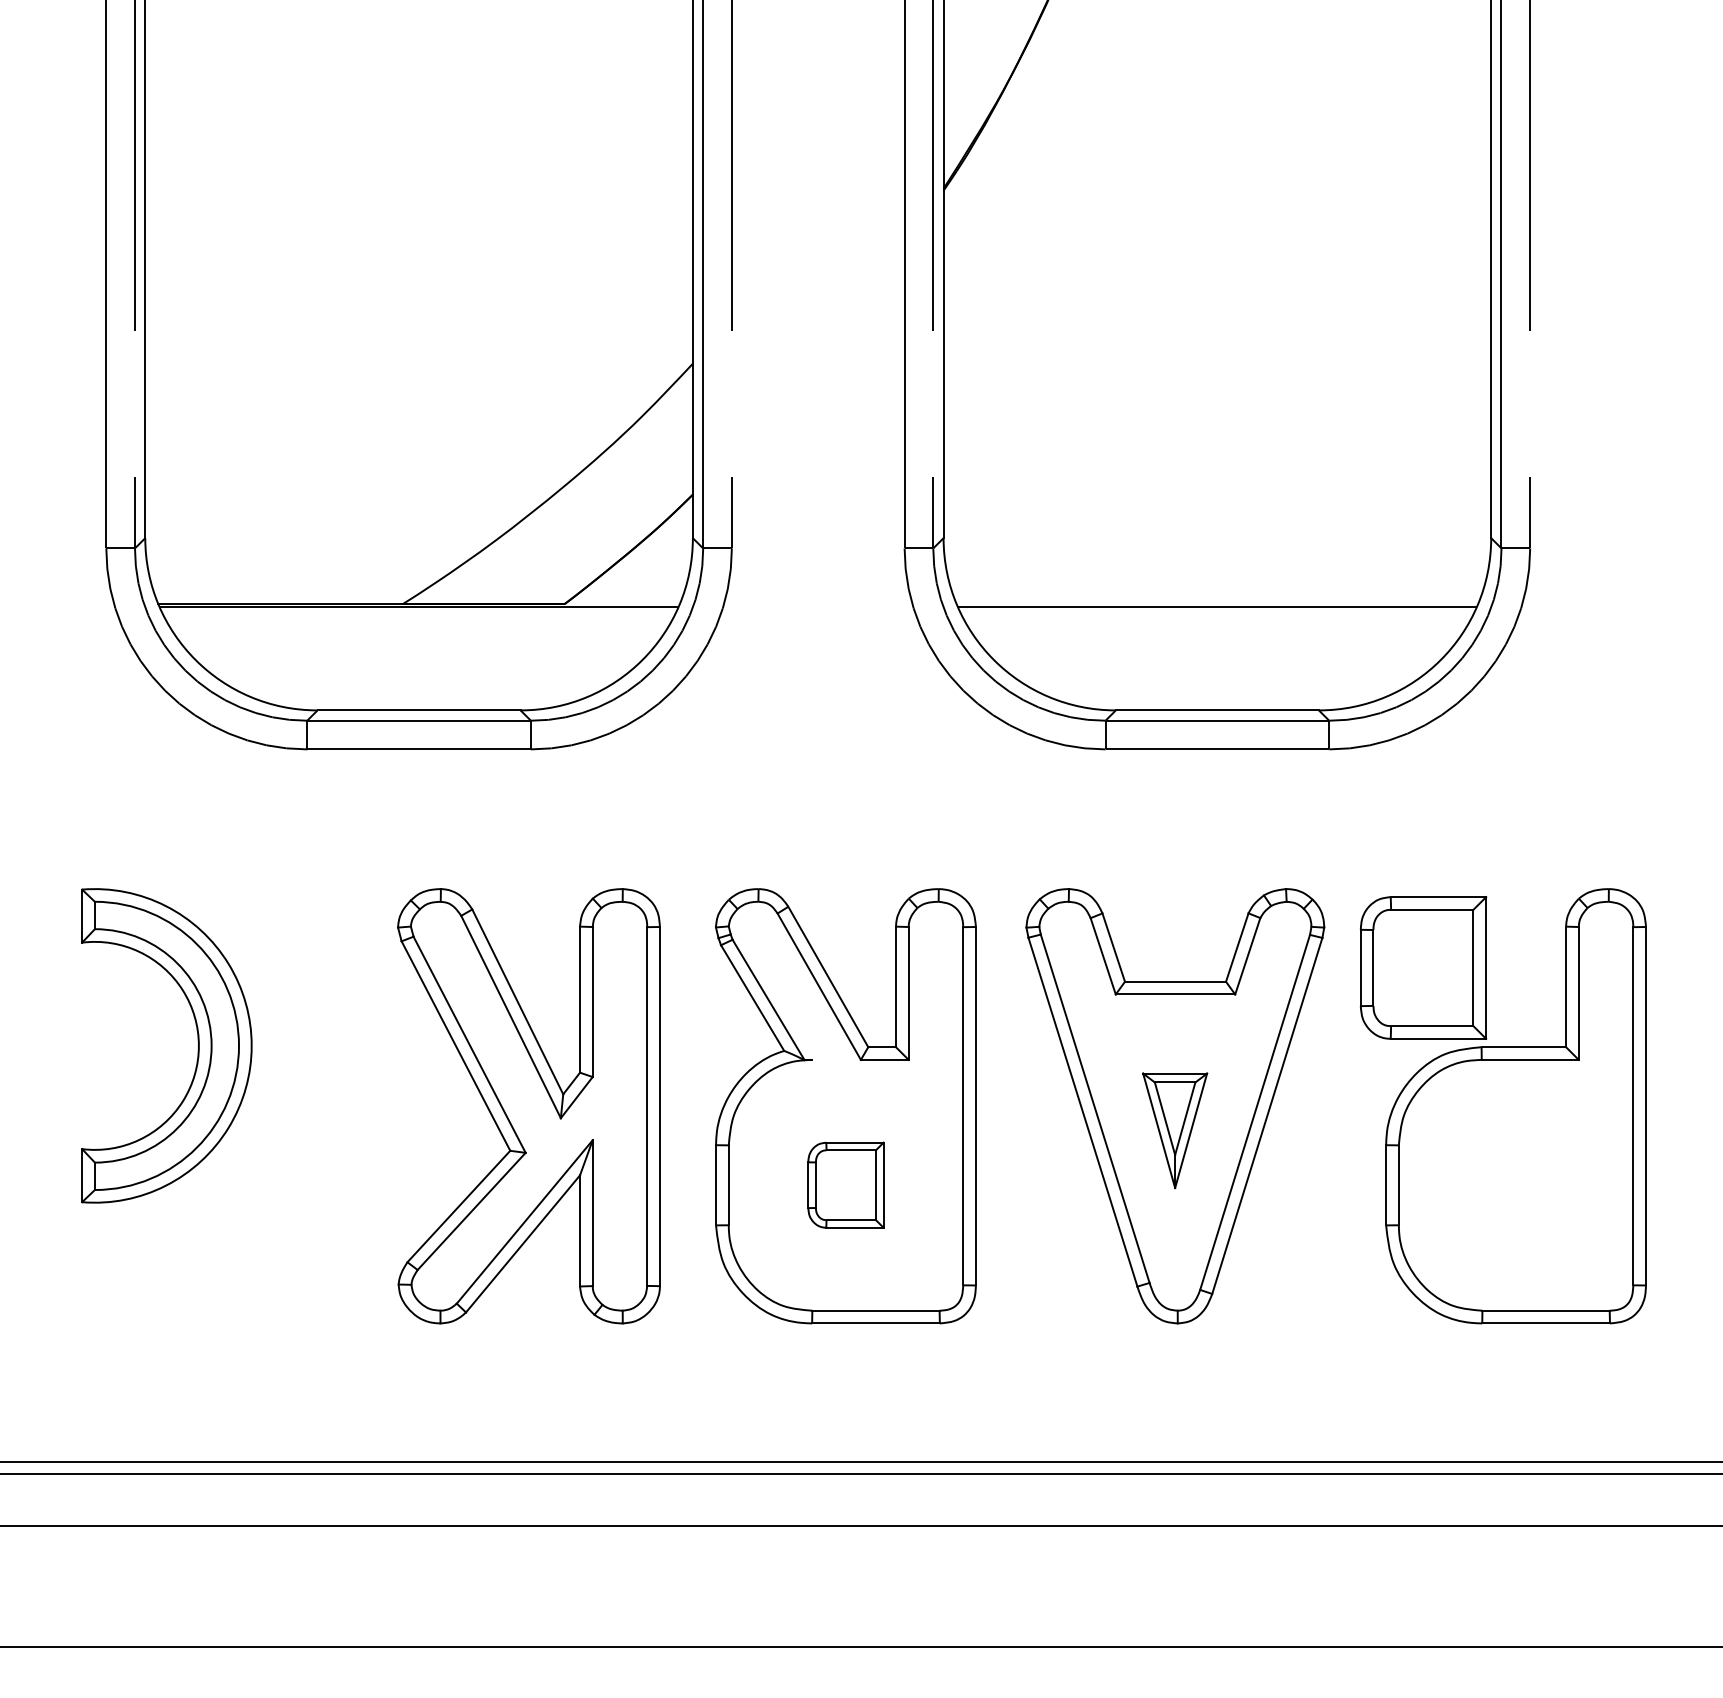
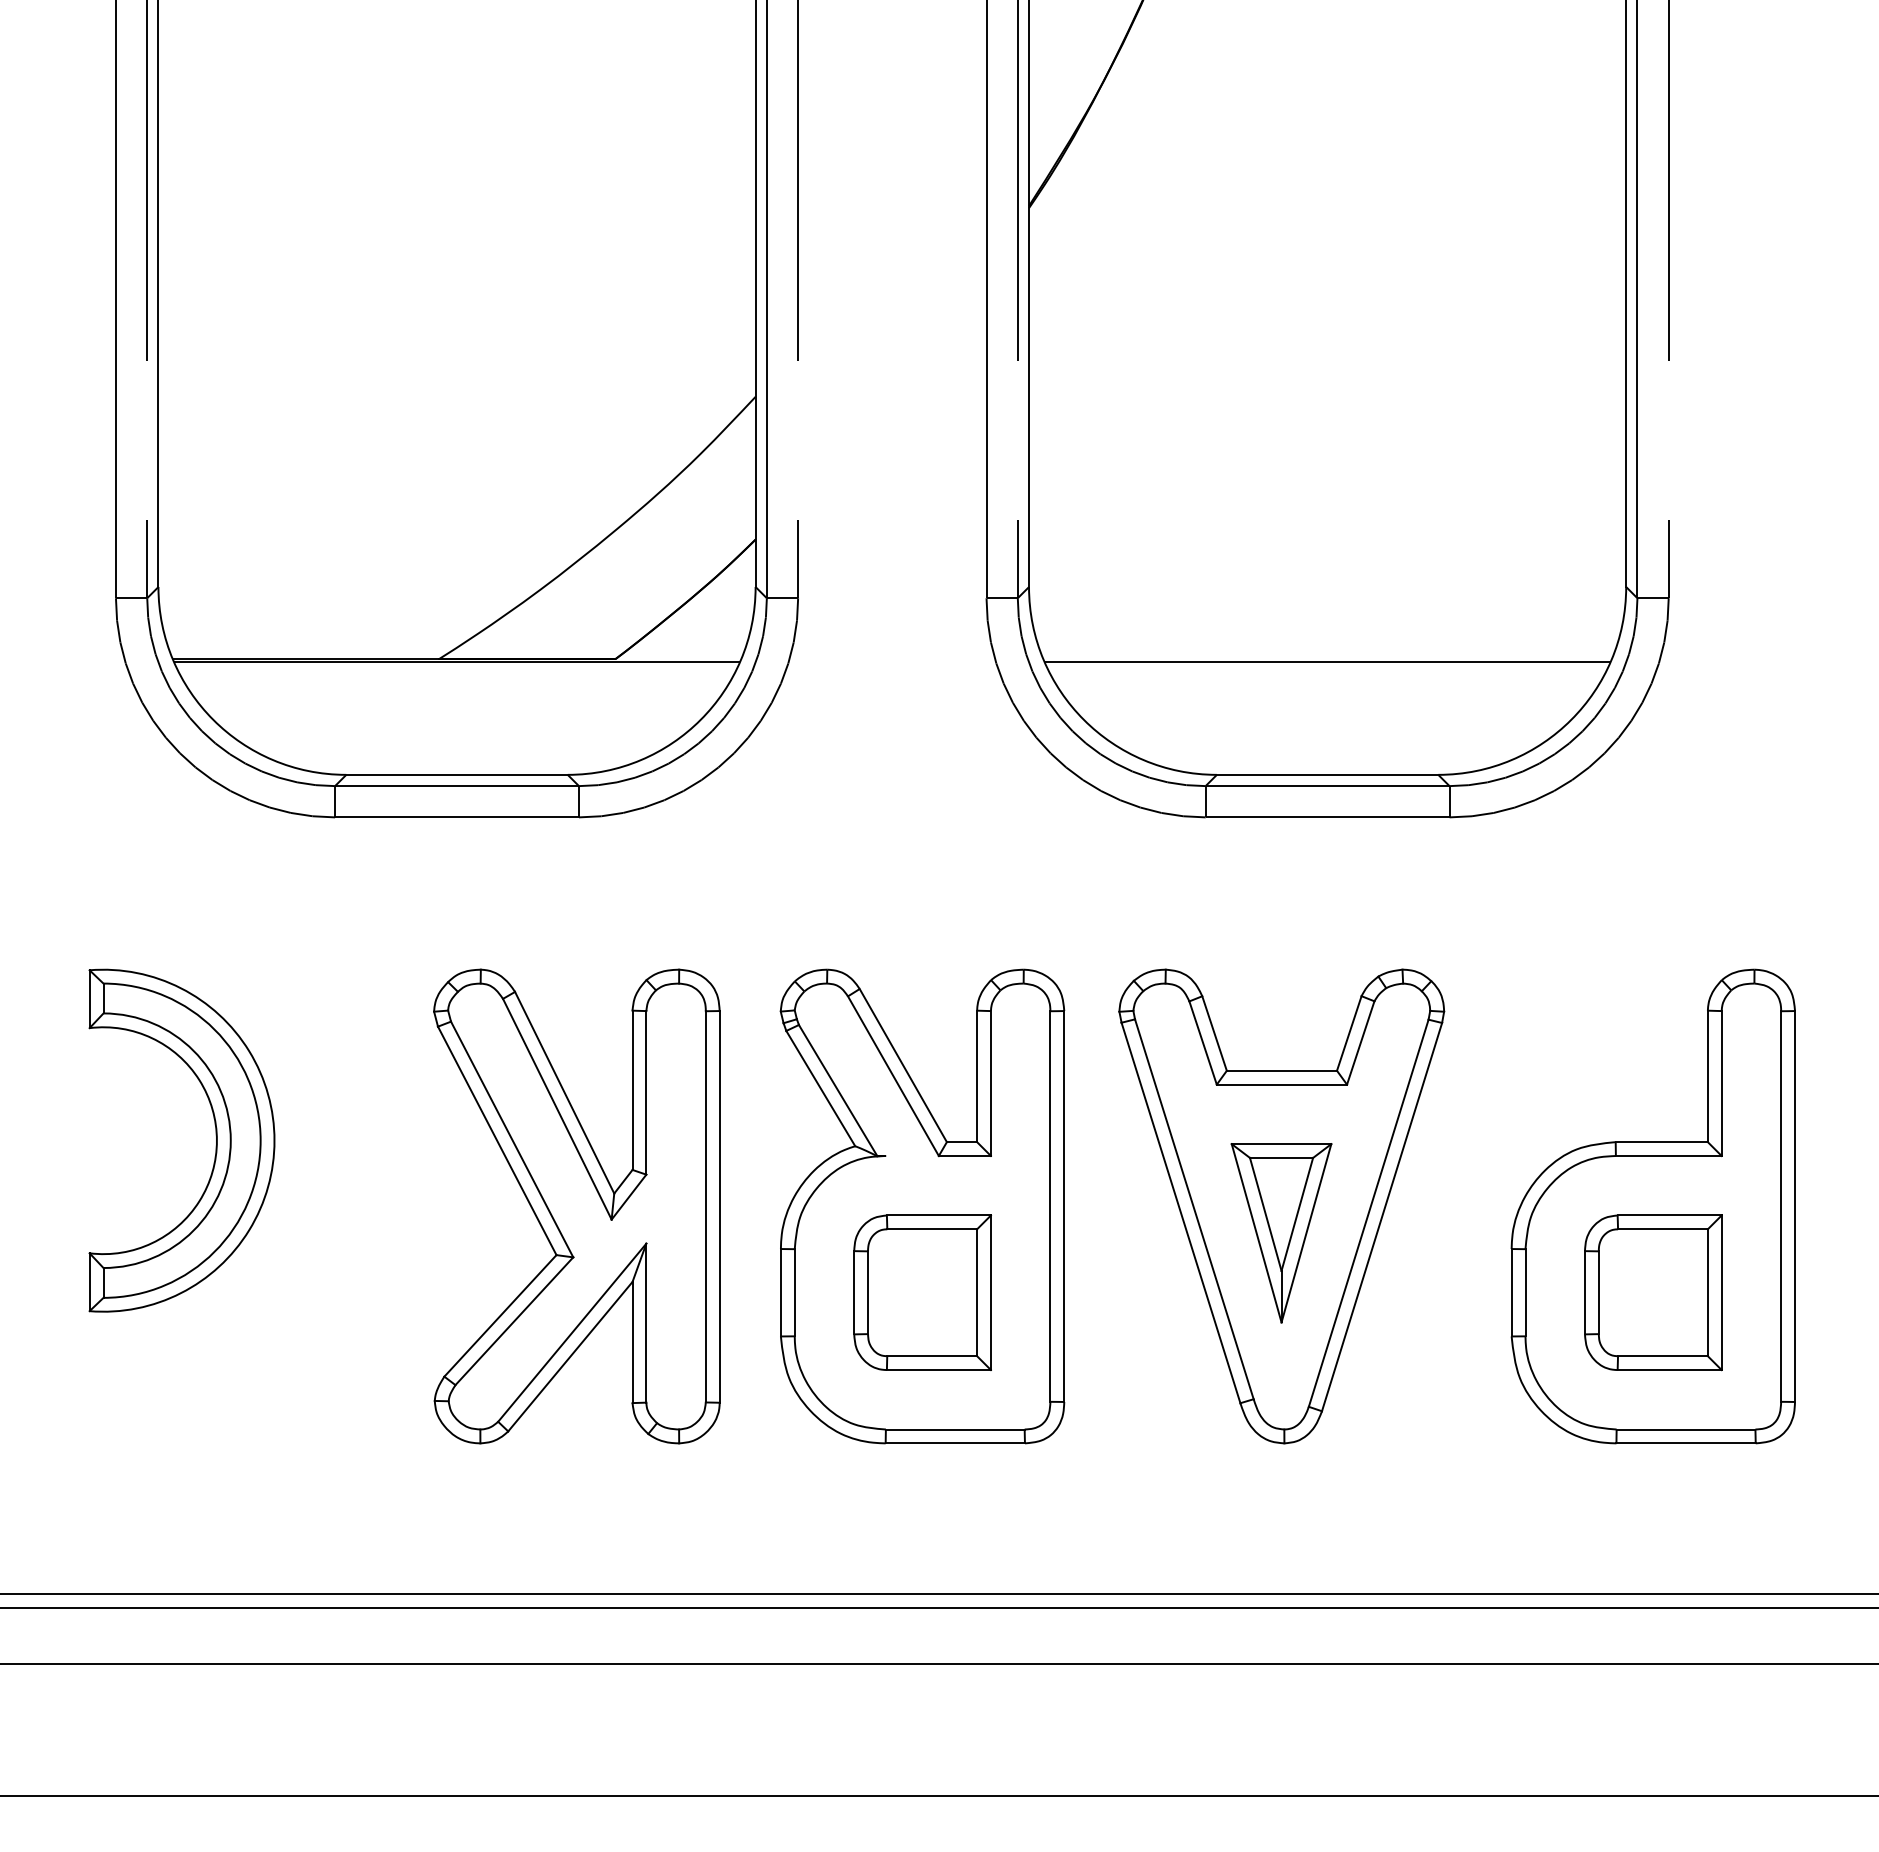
part: (1423, 967) -> (1653, 1292), moved
part: (1175, 1130) -> (1281, 1233), size x1.43
part: (845, 1185) -> (922, 1292), size x1.67

